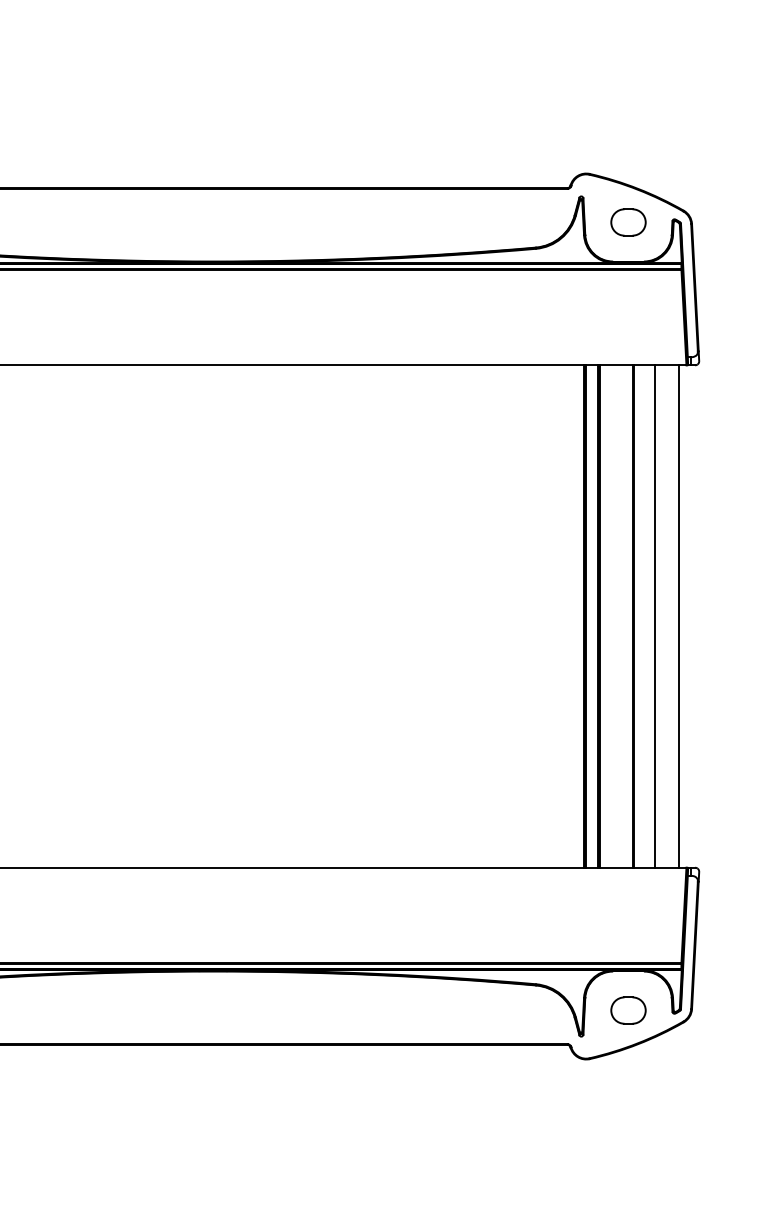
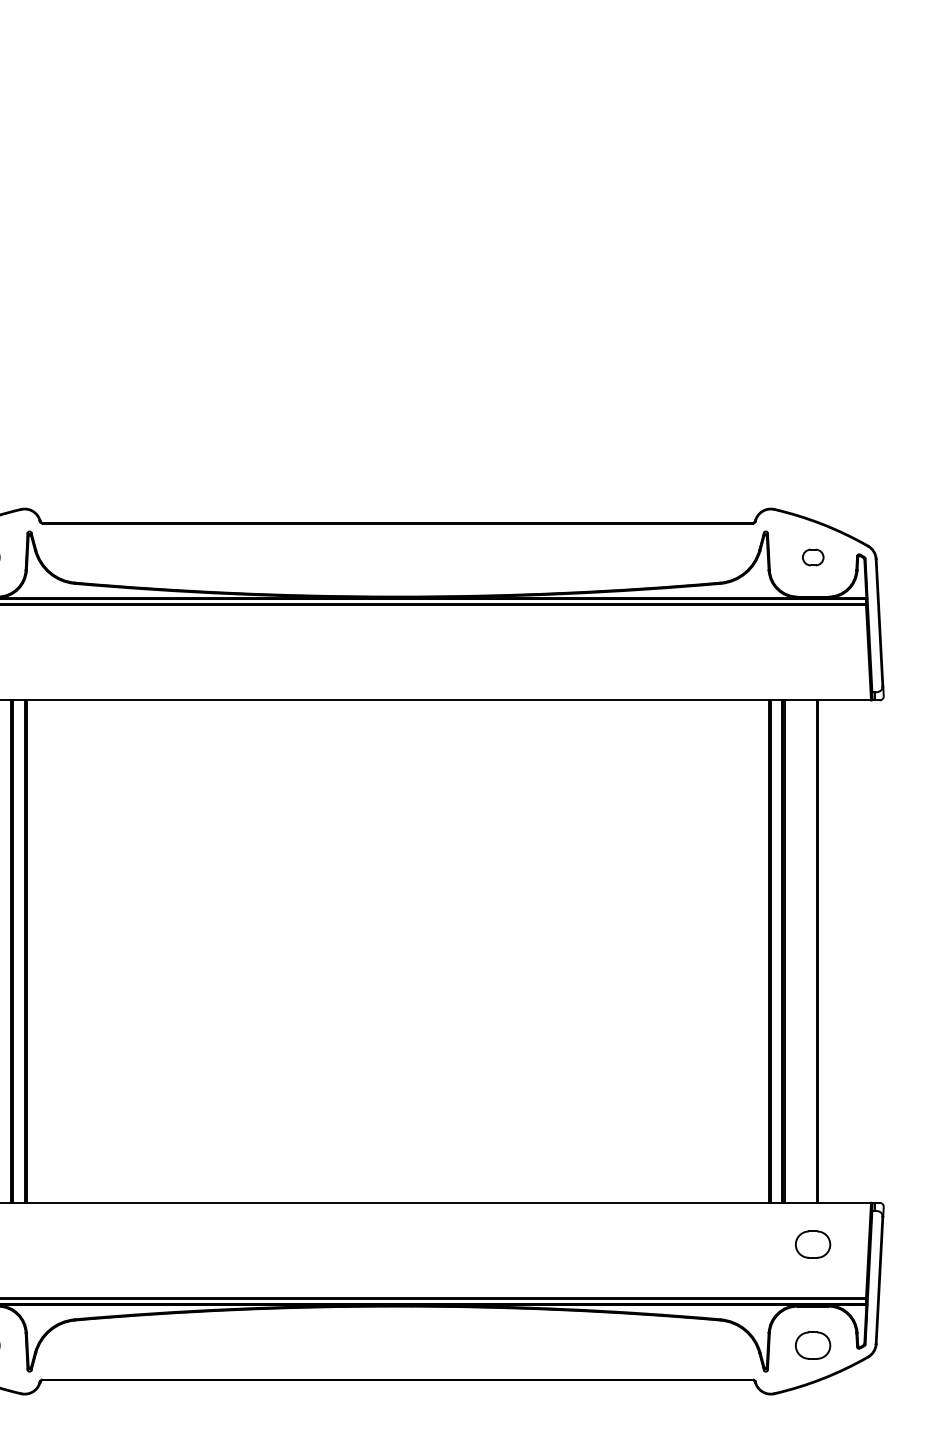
part: (628, 222) -> (813, 557), size x0.6
line: (654, 616) -> (839, 951), removed
line: (678, 616) -> (863, 951), removed
part: (628, 909) -> (813, 1244), added

